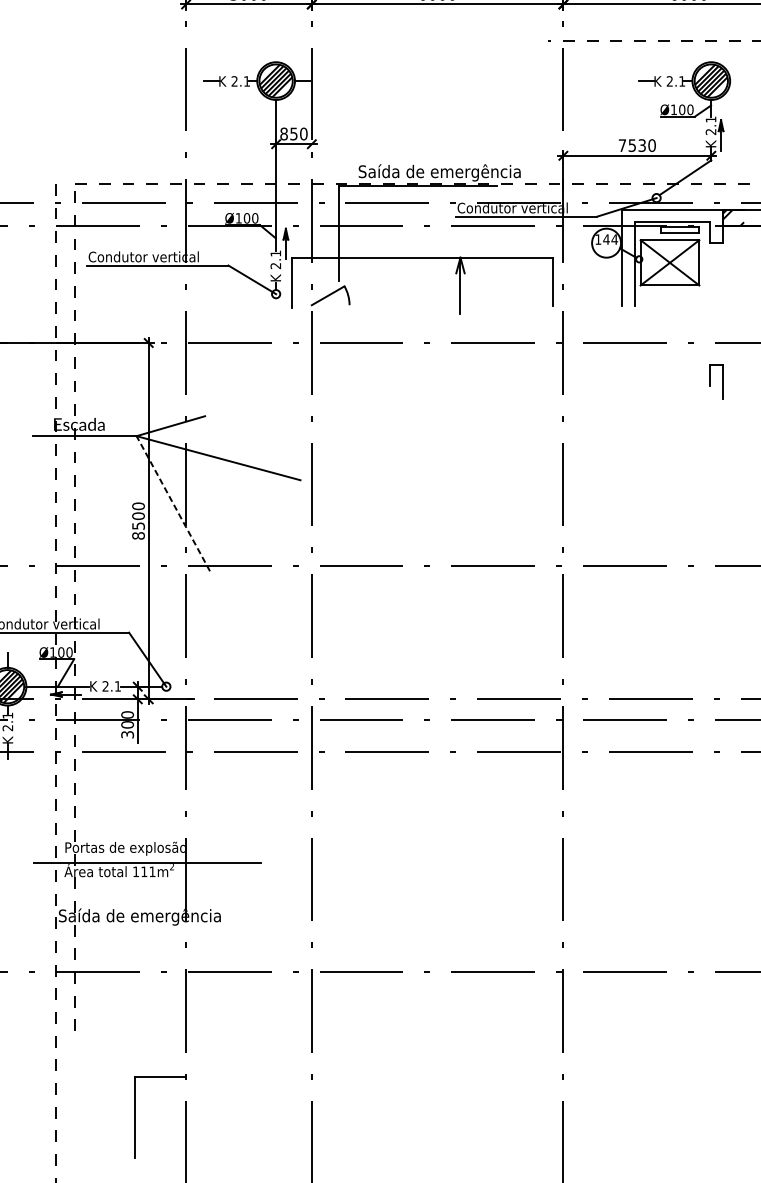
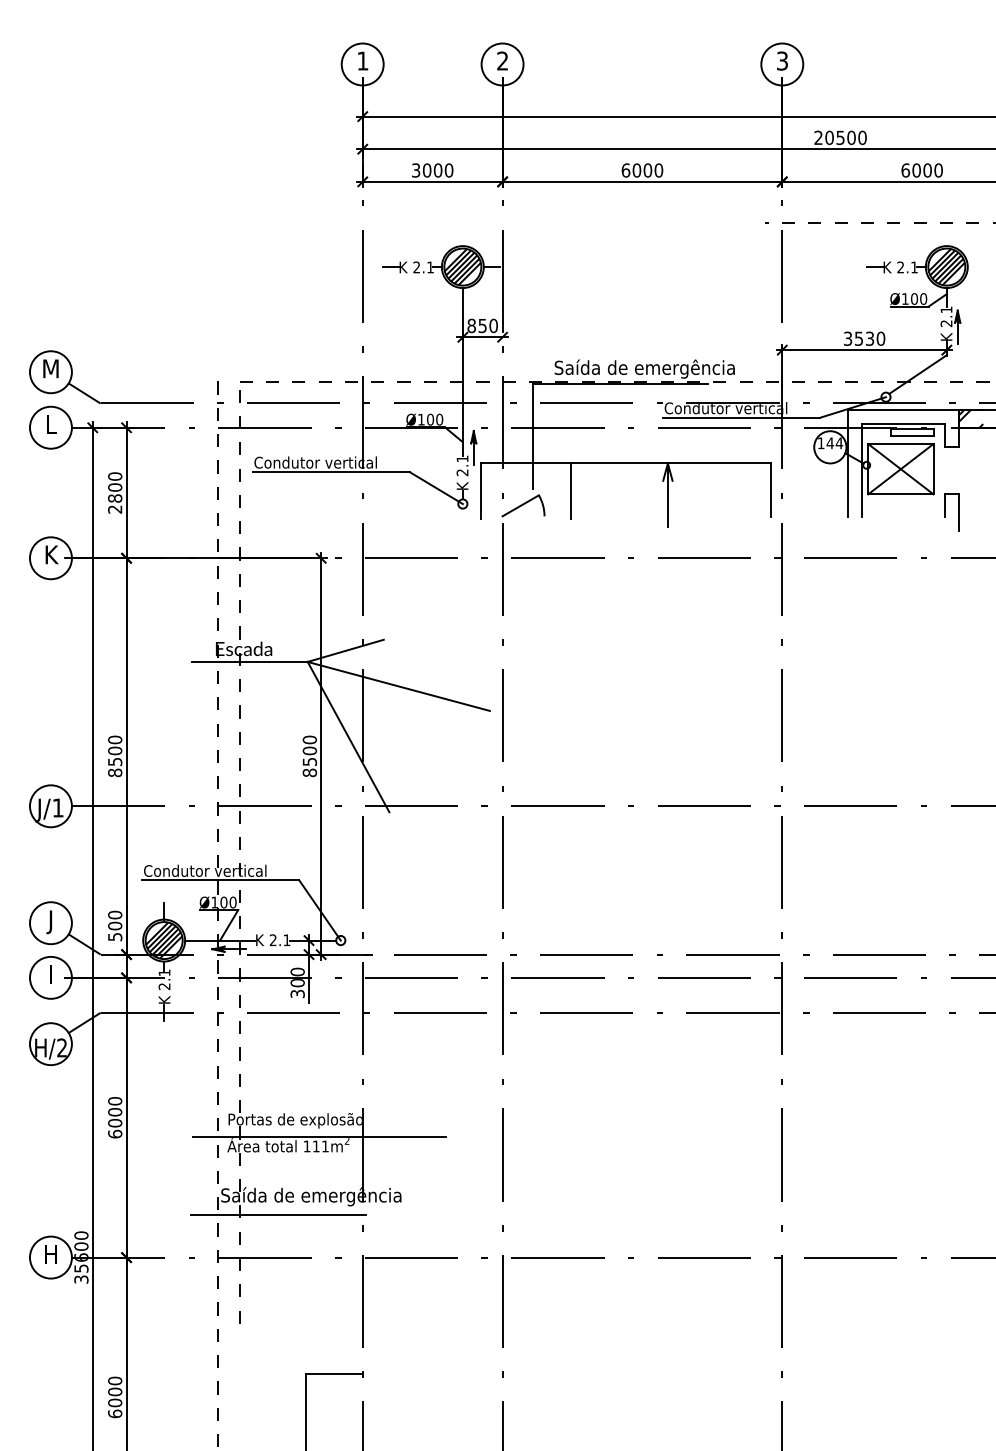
text: (622, 145) -> (848, 338), 7530 -> 3530
line: (373, 282) -> (571, 491), added
part: (715, 381) -> (951, 512), moved
line: (173, 504) -> (348, 737), dashed -> solid
line: (110, 933) -> (278, 1214), added

